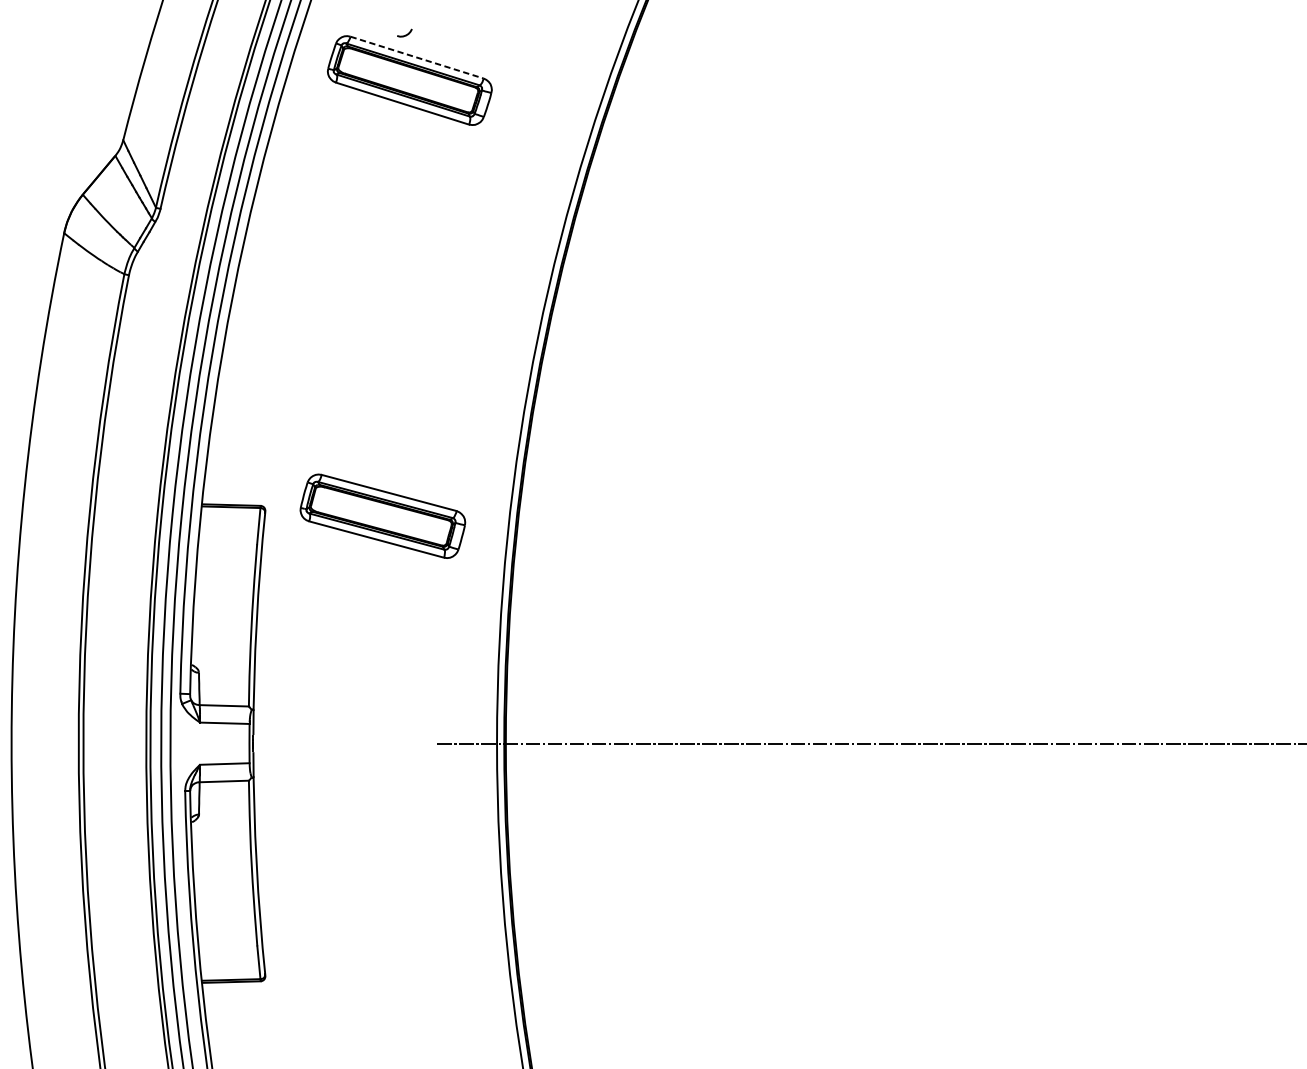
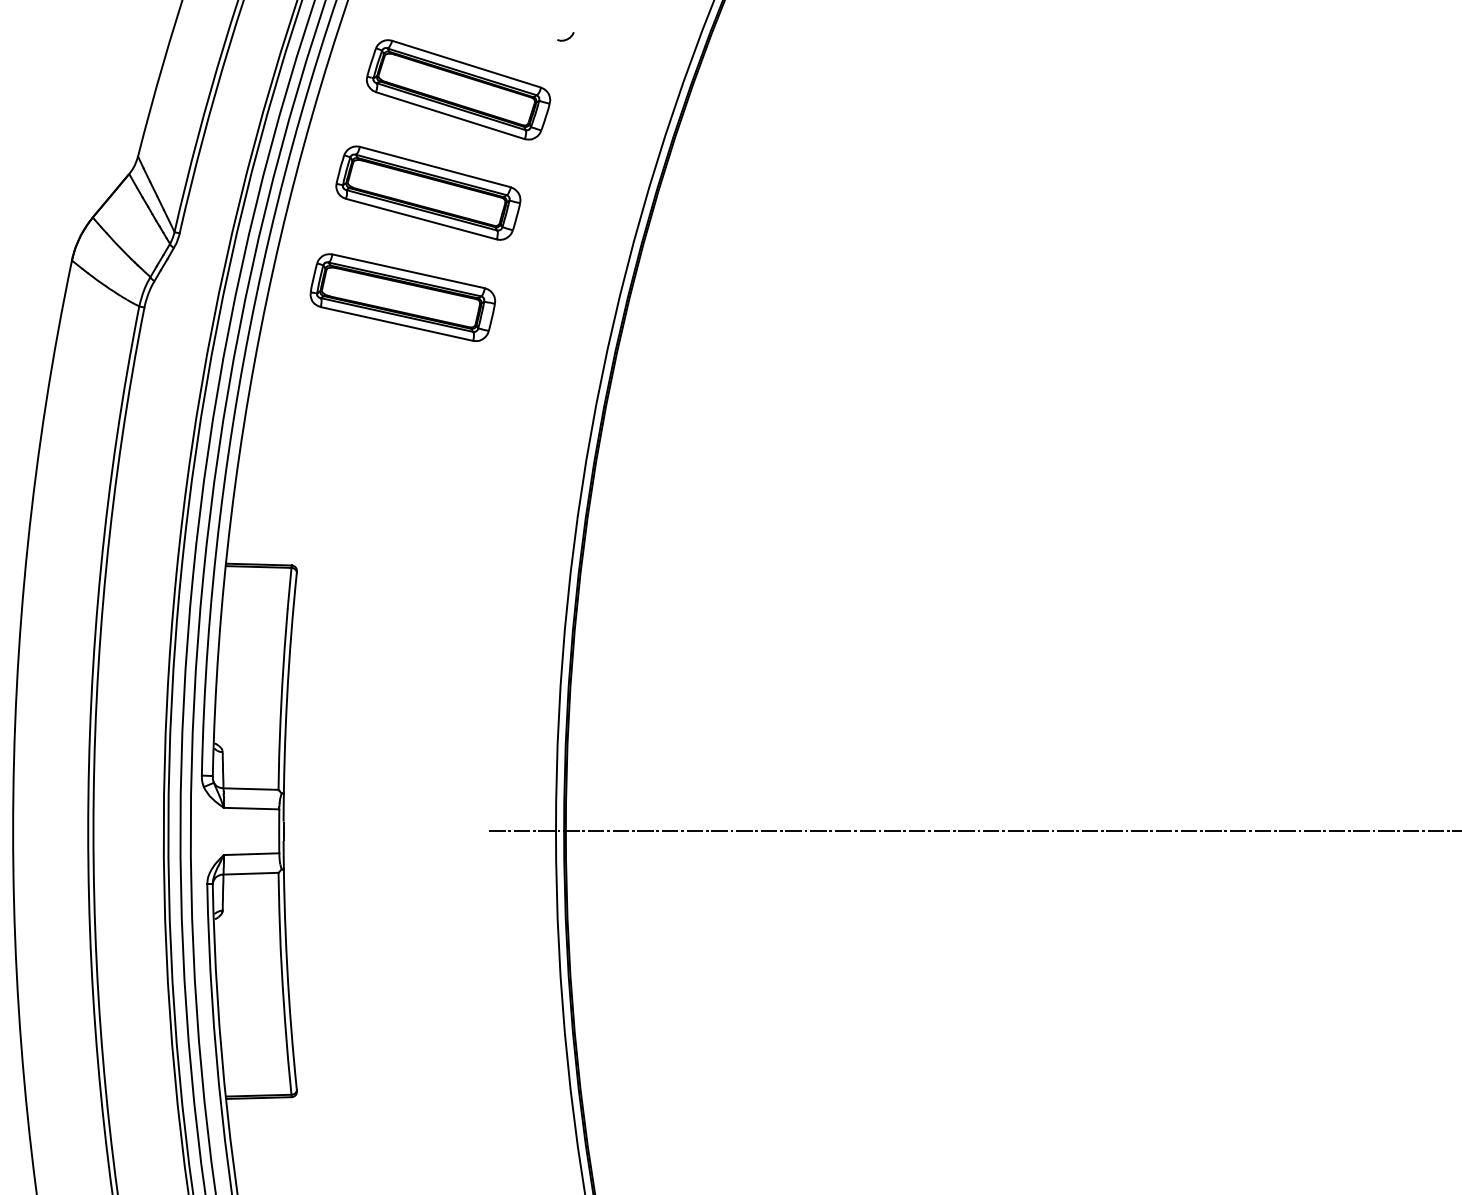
curve: (405, 34) -> (566, 38), moved
line: (417, 57) -> (467, 64), dashed -> solid
part: (359, 266) -> (402, 297), added
part: (383, 515) -> (428, 192), moved

